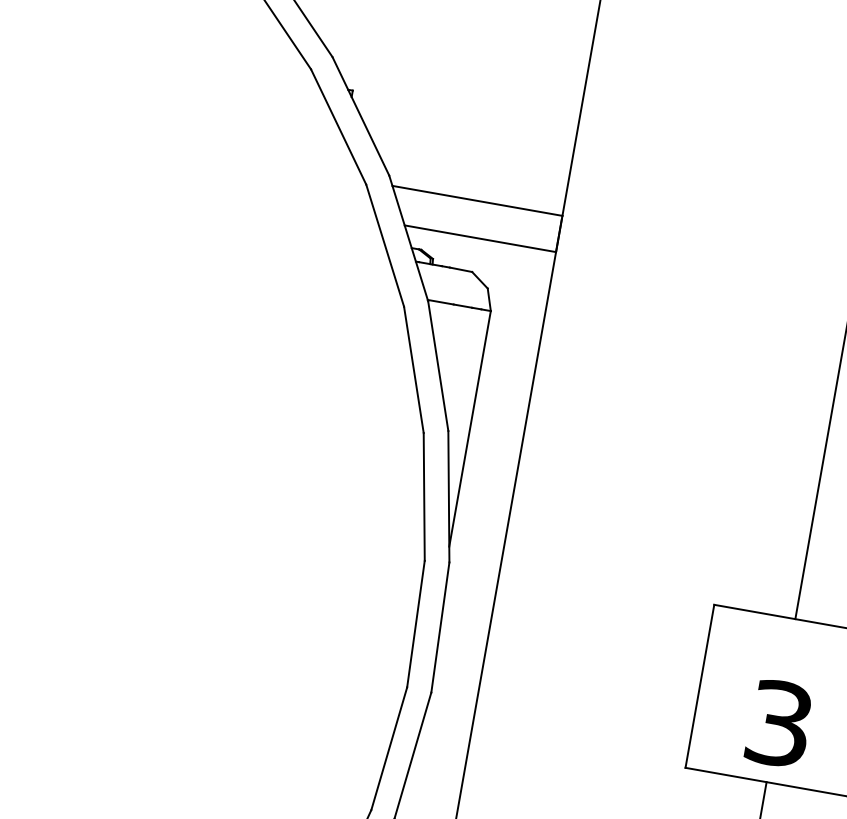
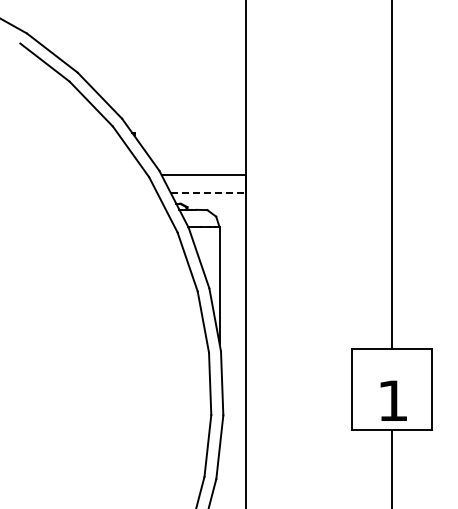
line: (480, 238) -> (208, 193), solid -> dashed
text: (778, 722) -> (392, 400), 3 -> 1

